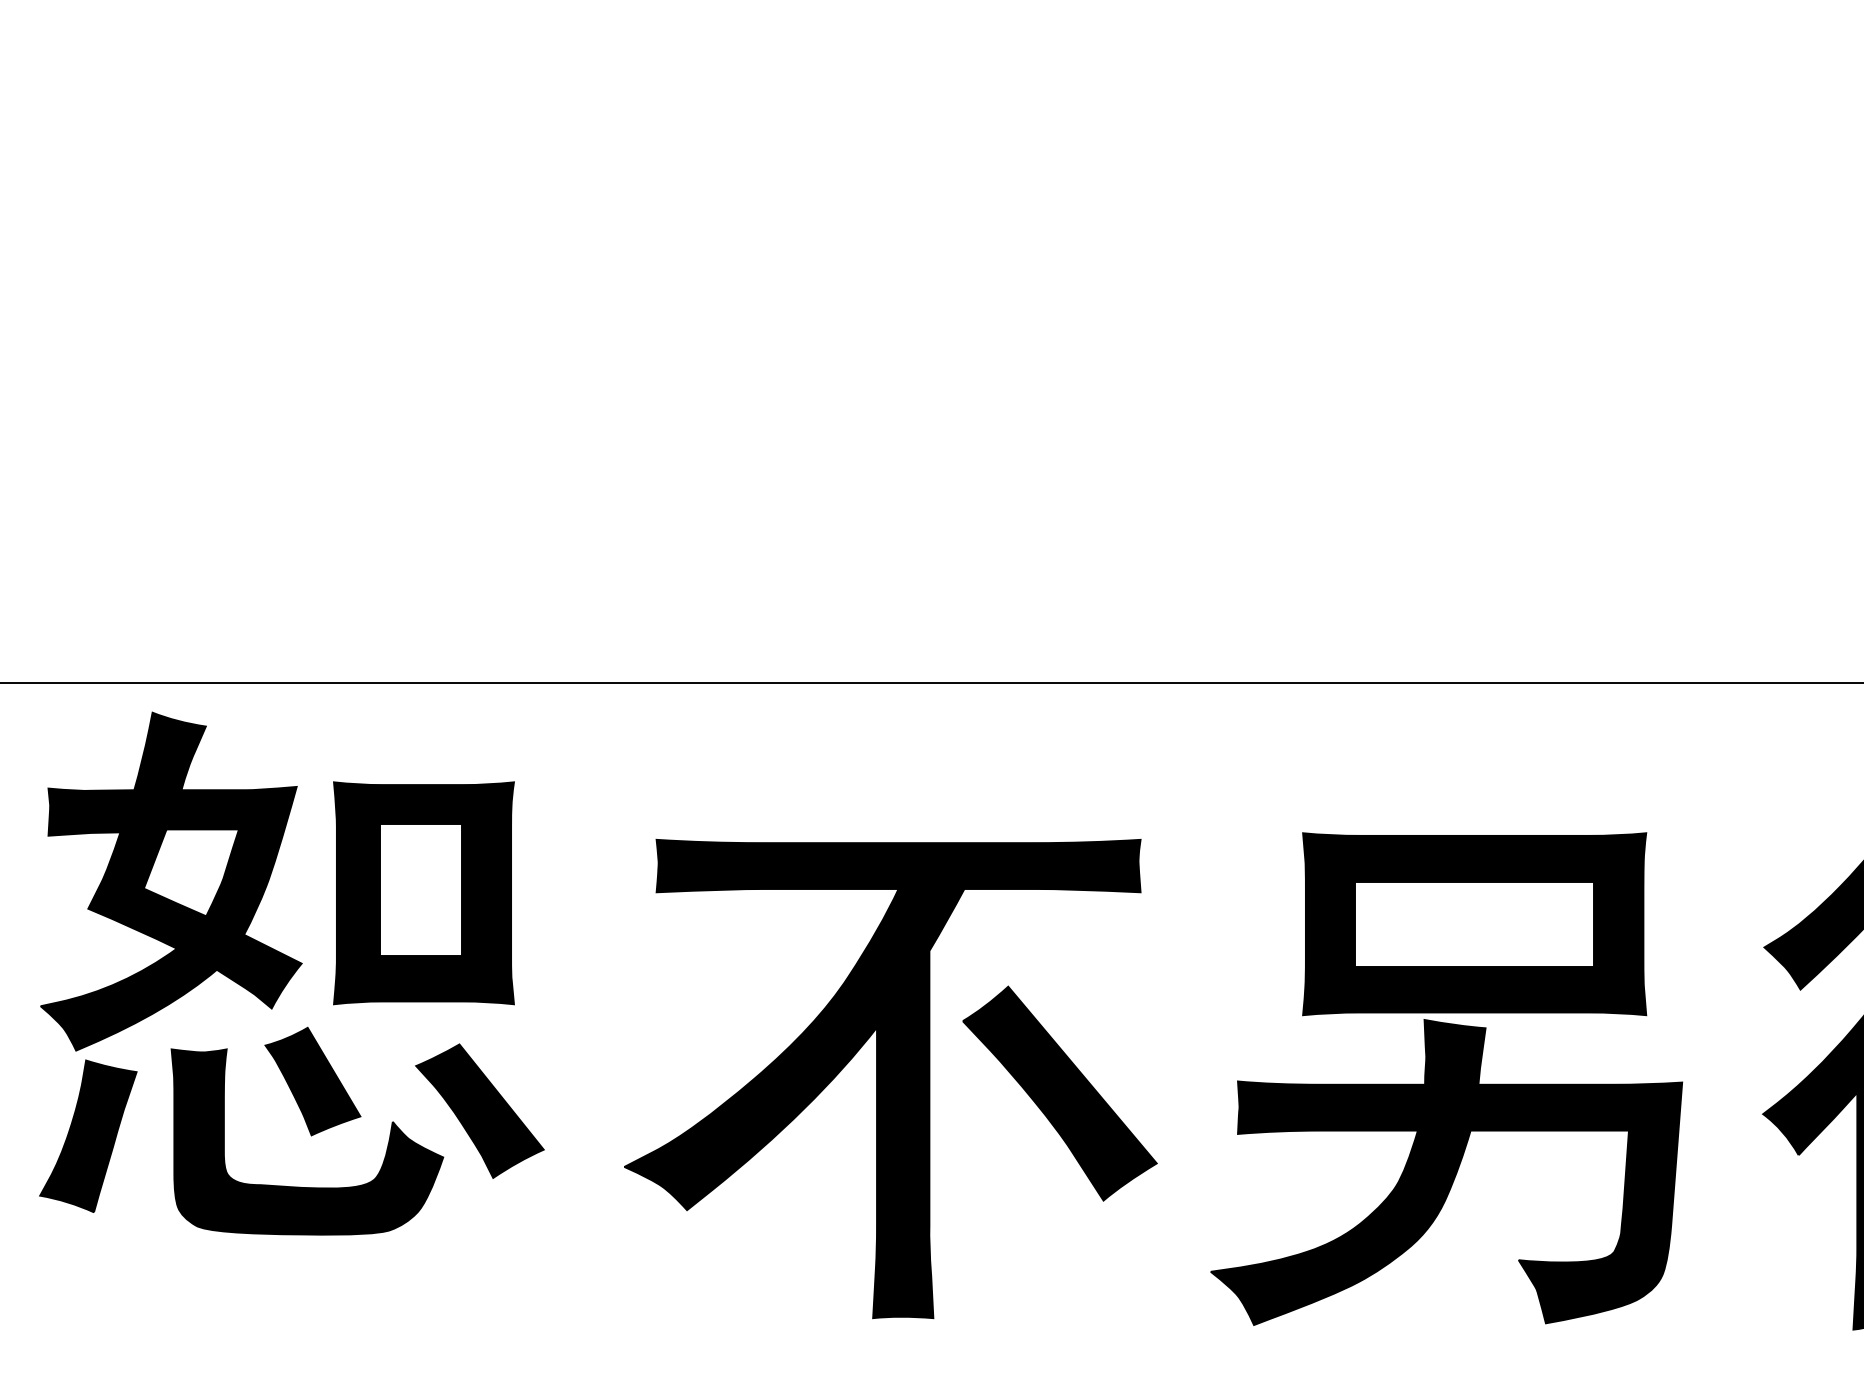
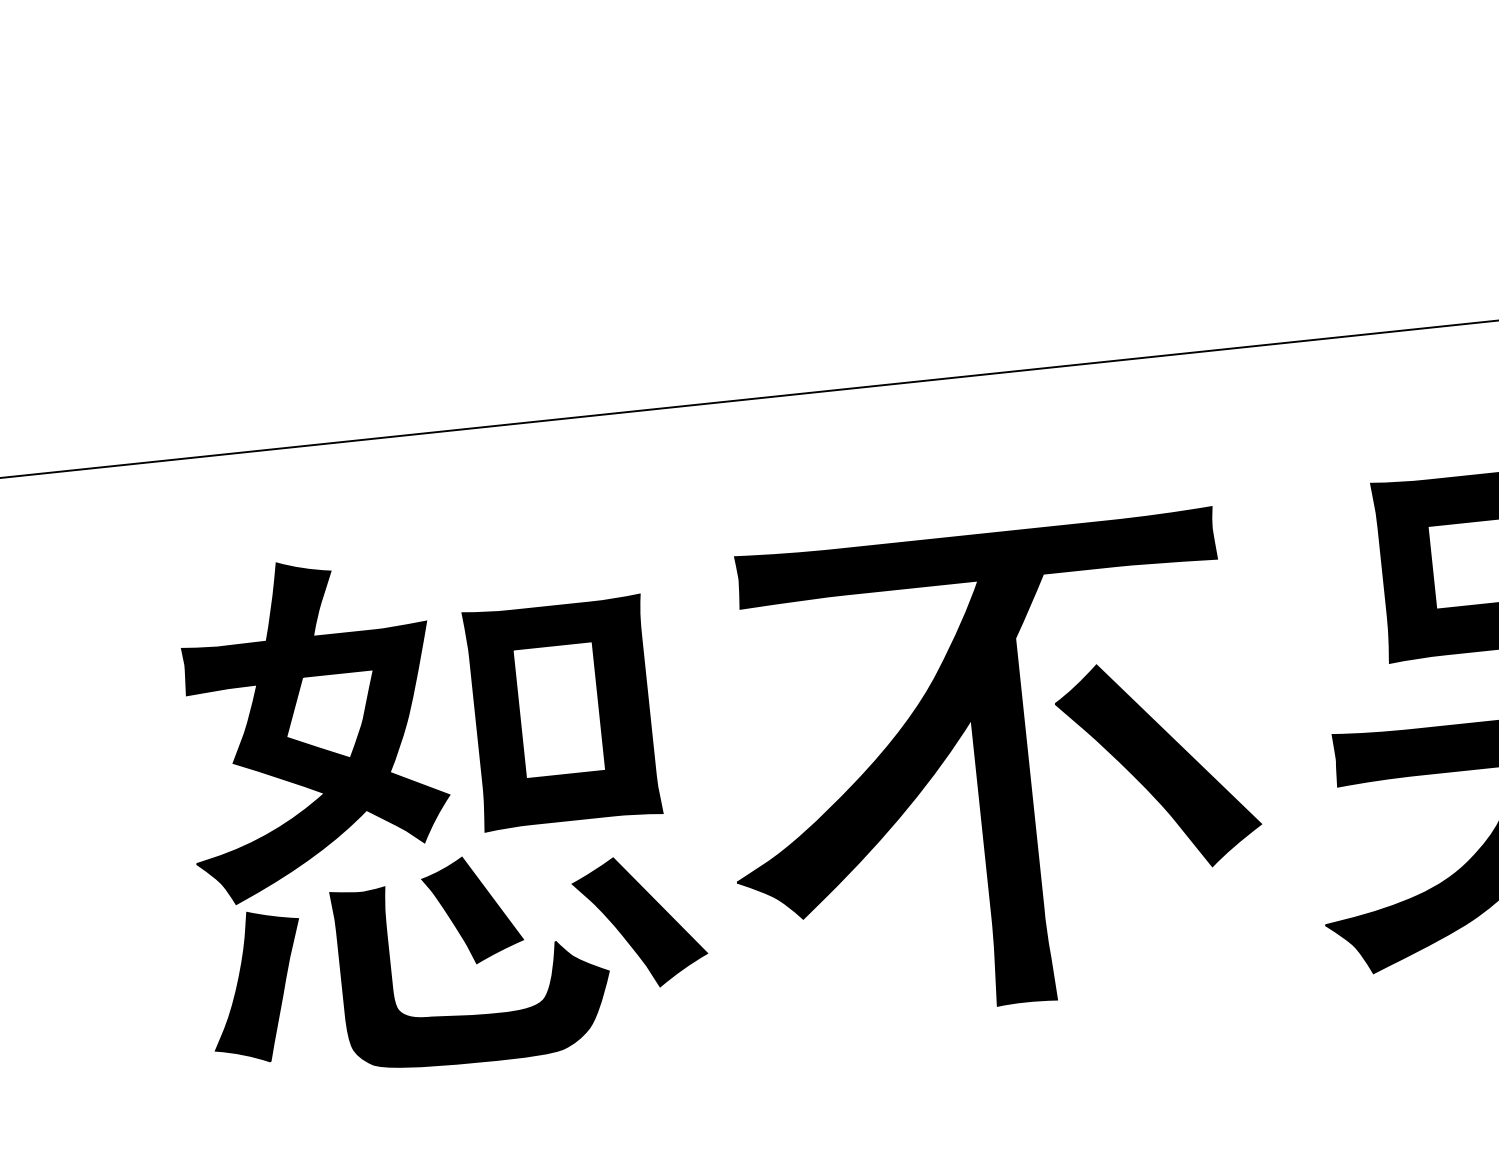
part: (291, 973) -> (440, 805), moved

